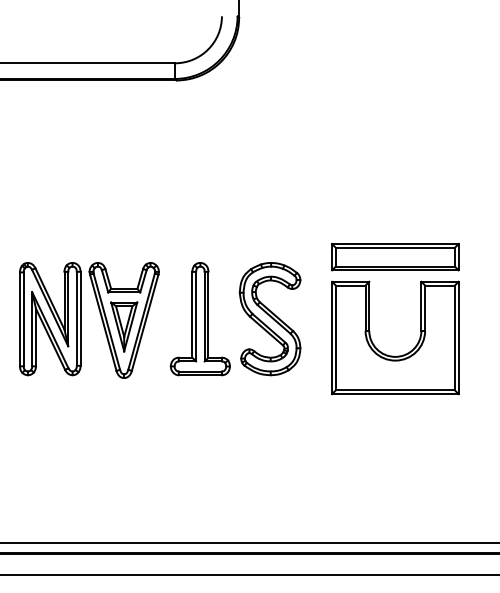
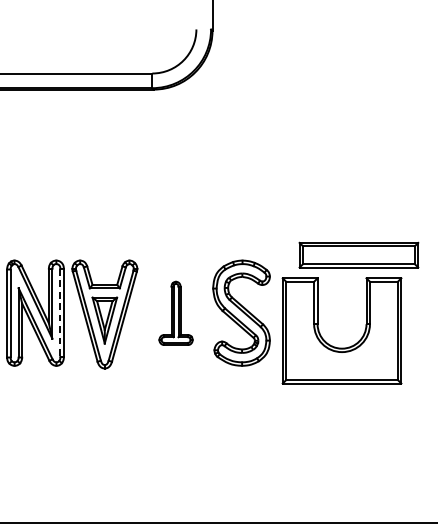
line: (76, 318) -> (60, 312), solid -> dashed
part: (199, 319) -> (175, 313), size x0.6
part: (393, 355) -> (340, 347), moved

